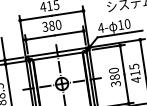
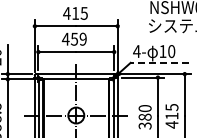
text: (51, 25) -> (73, 38), 380 -> 459
line: (119, 33) -> (159, 62), solid -> dashed

